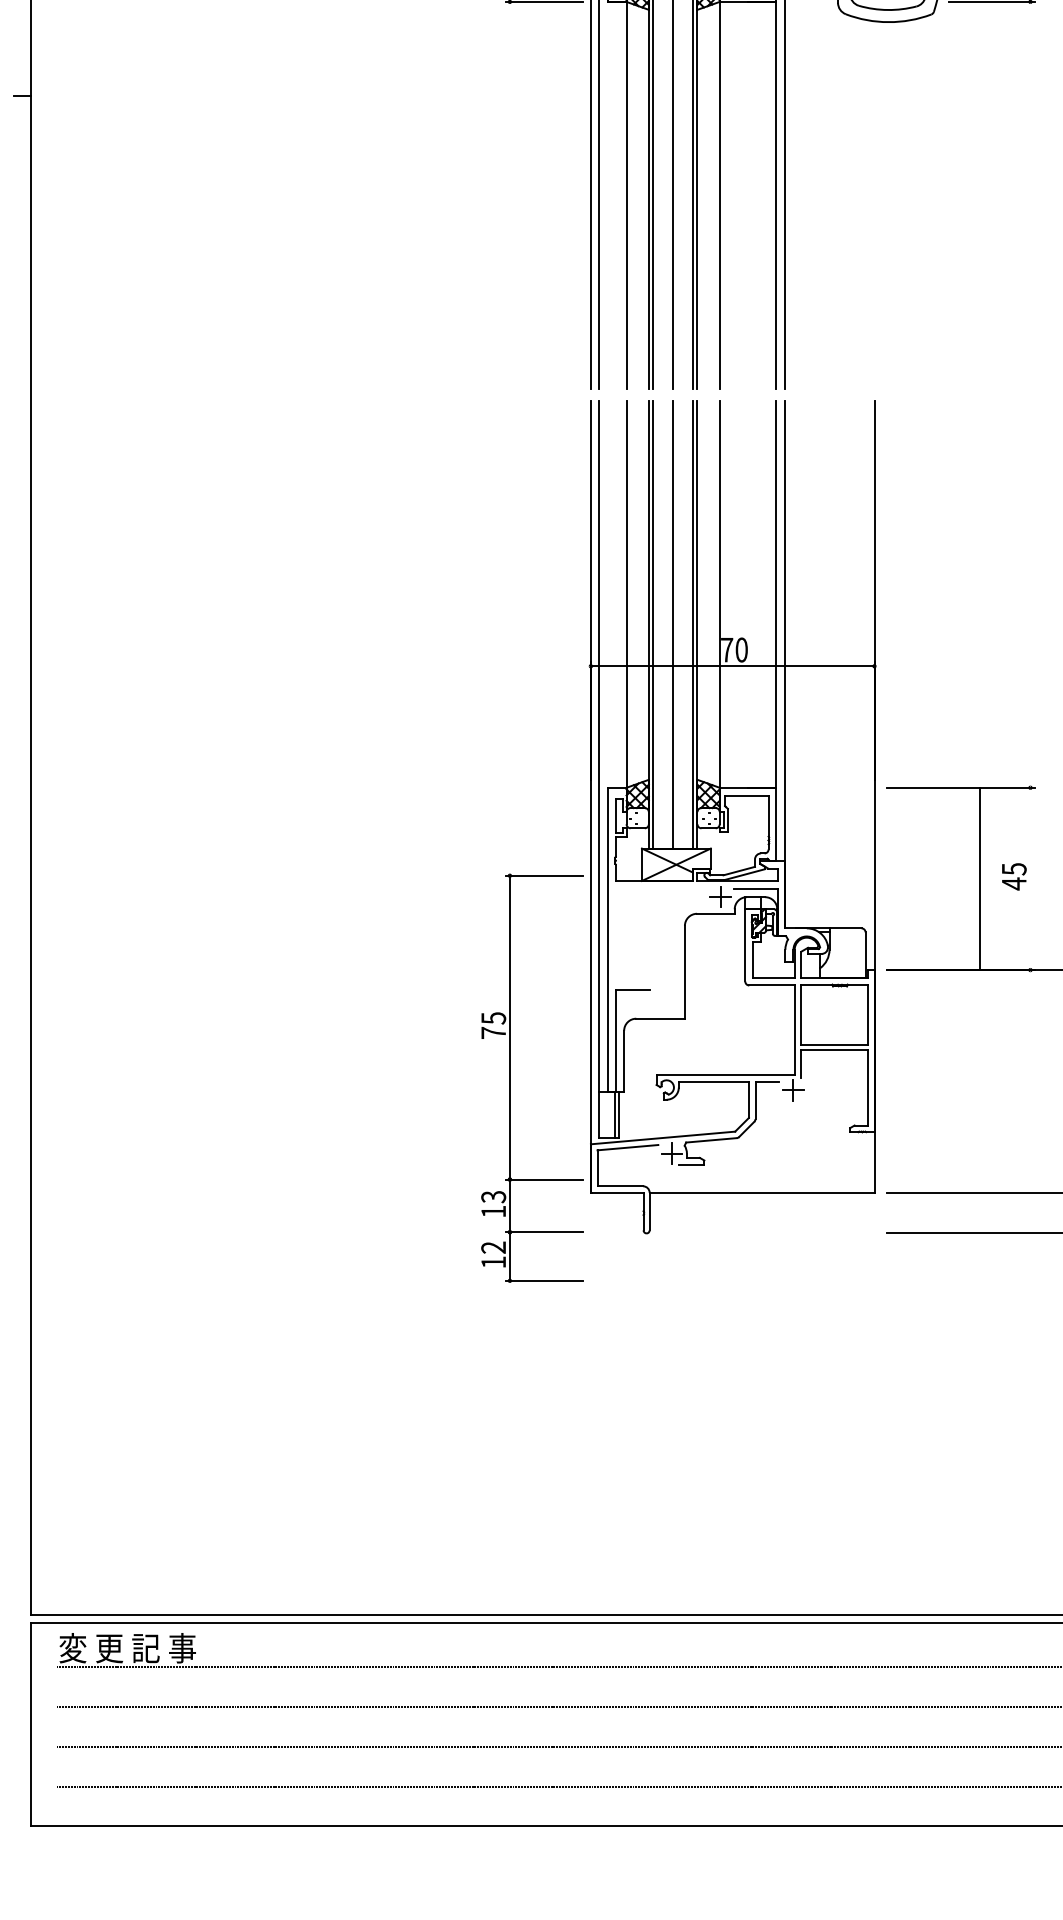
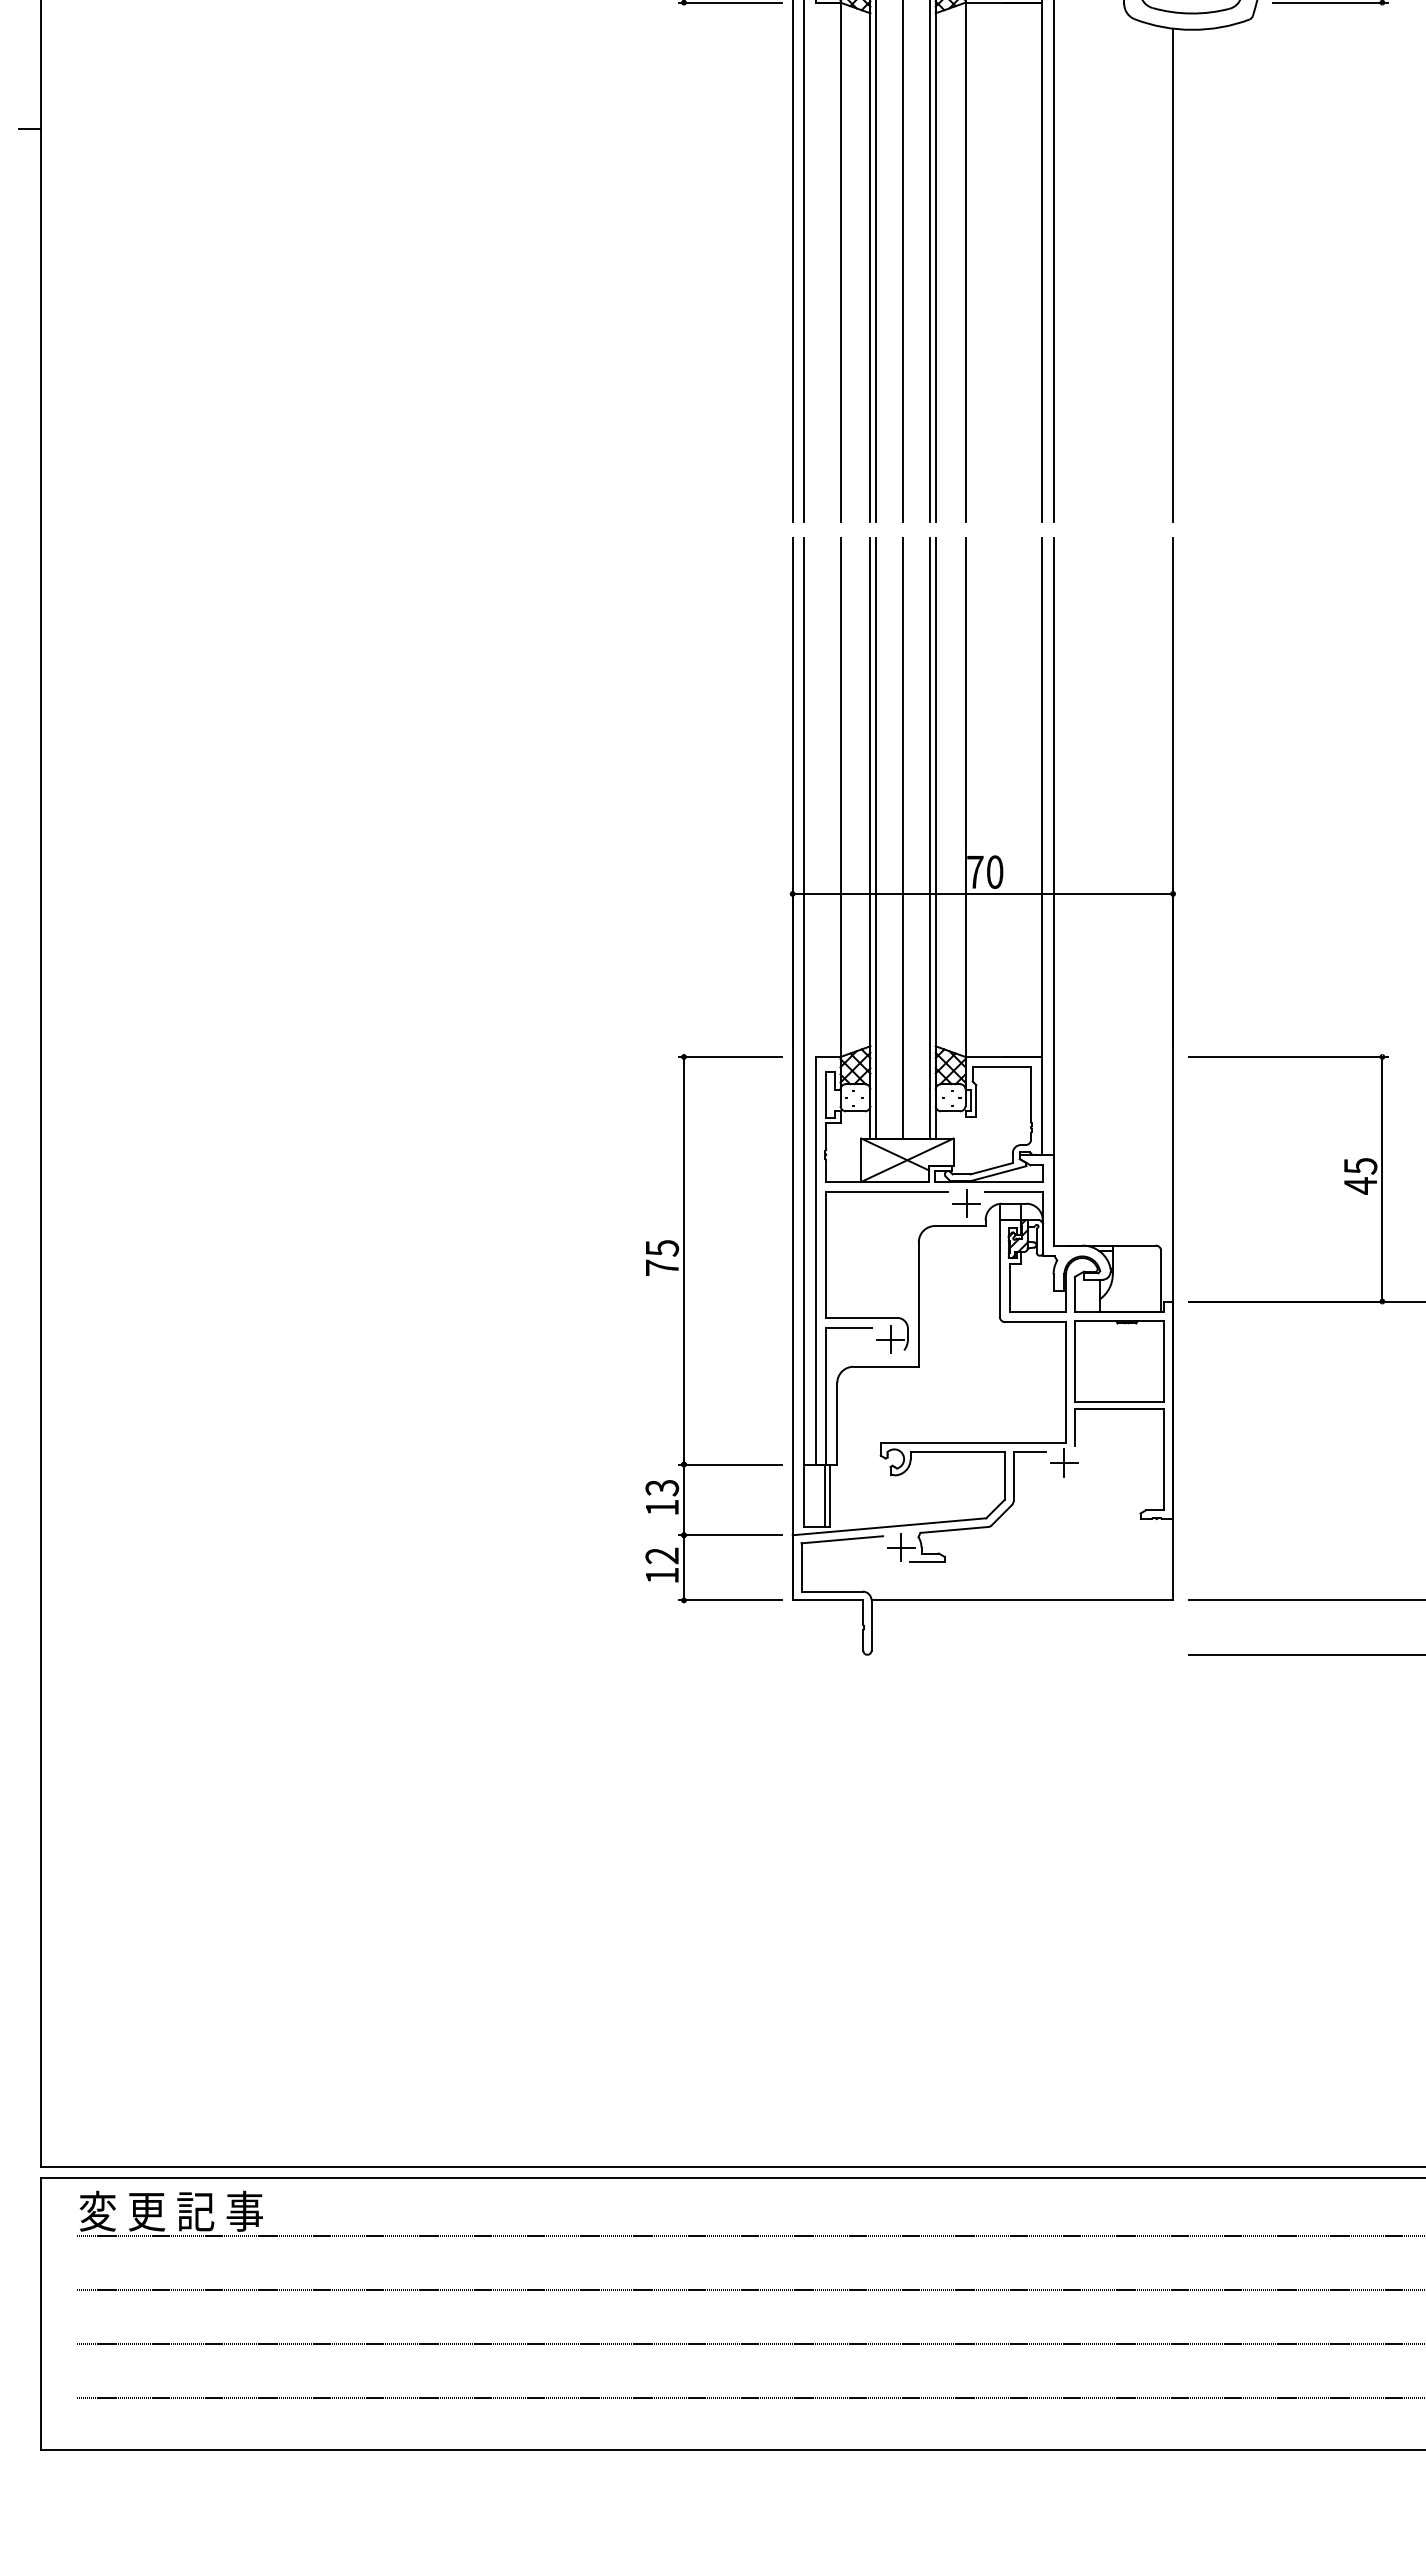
line: (874, 204) -> (1173, 274), added
line: (979, 879) -> (1382, 1179), moved
part: (660, 981) -> (886, 1317), added
part: (510, 1078) -> (684, 1328), moved

